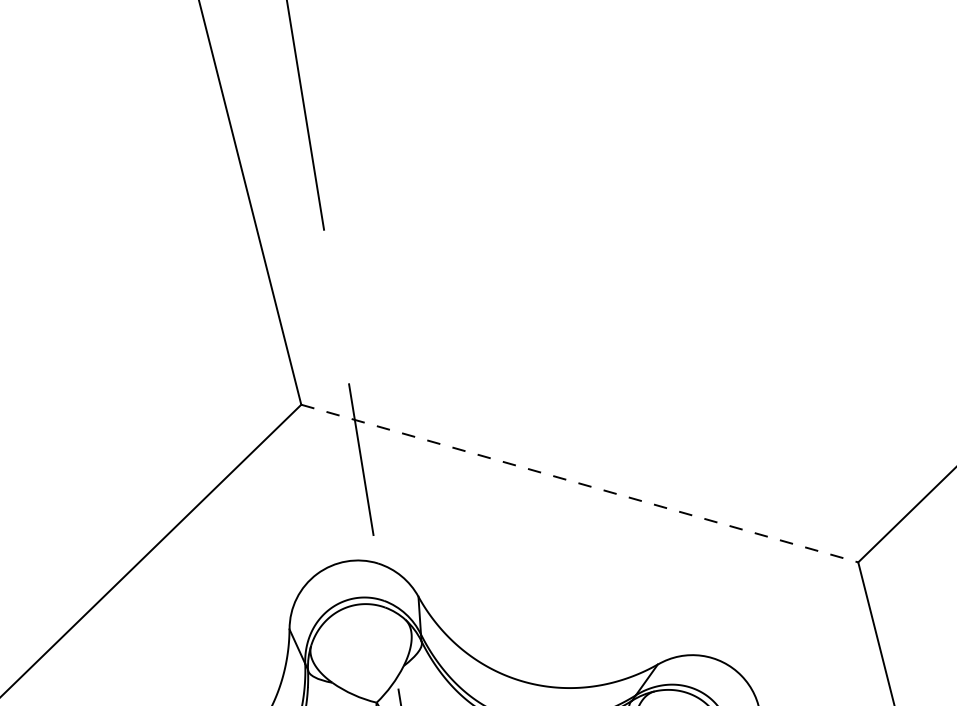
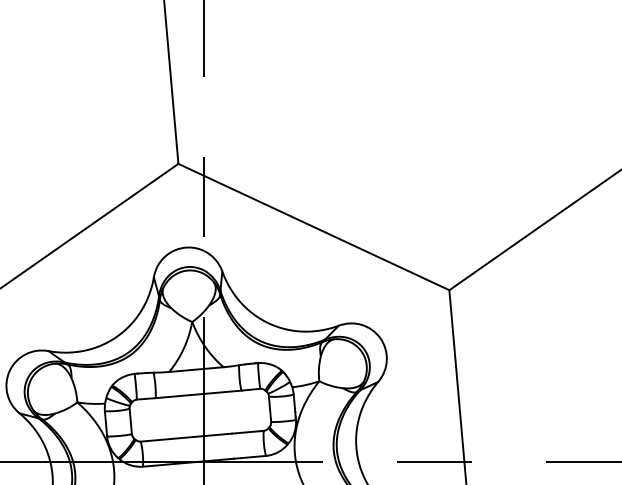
line: (581, 484) -> (314, 227), dashed -> solid

